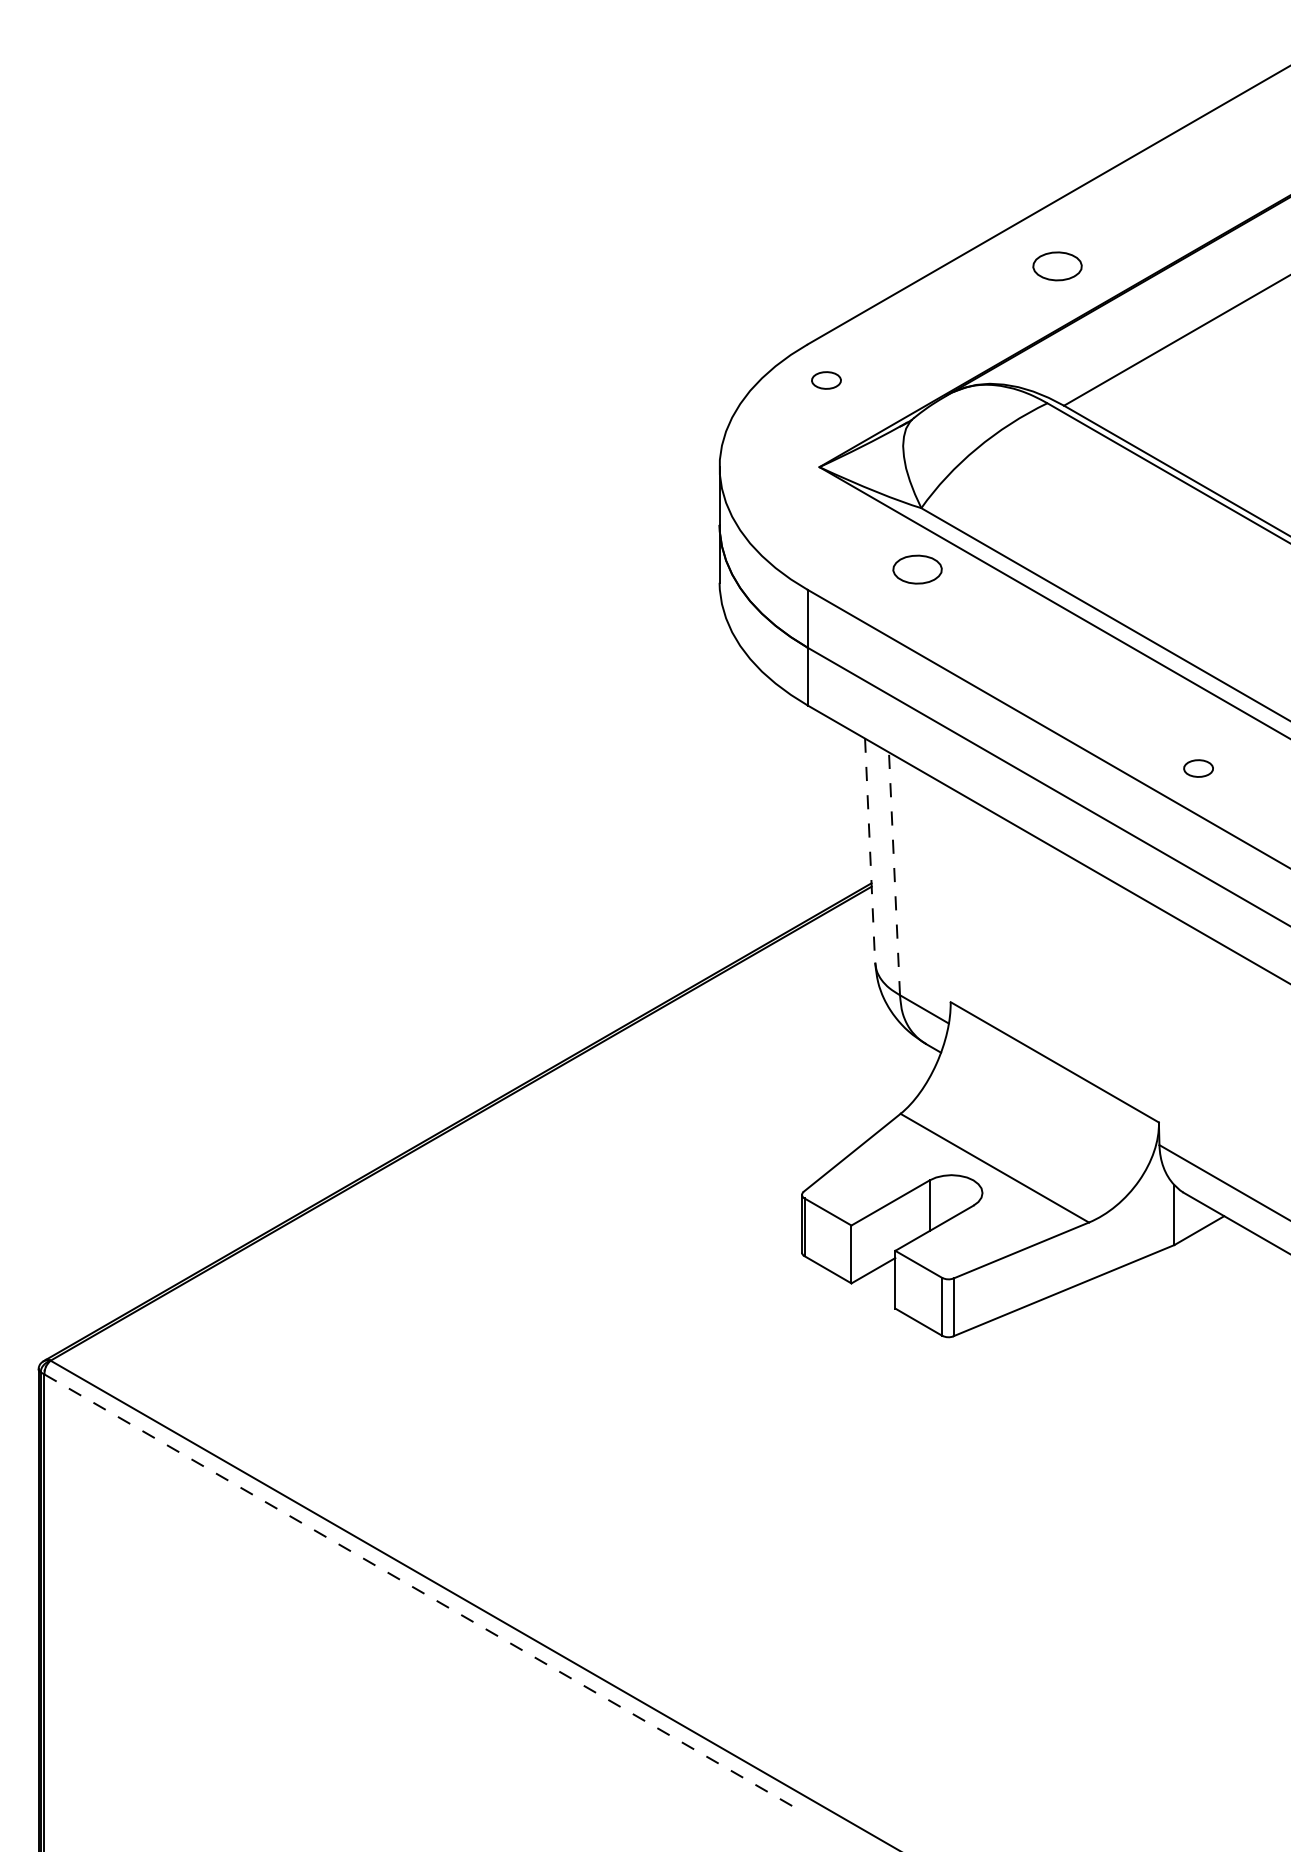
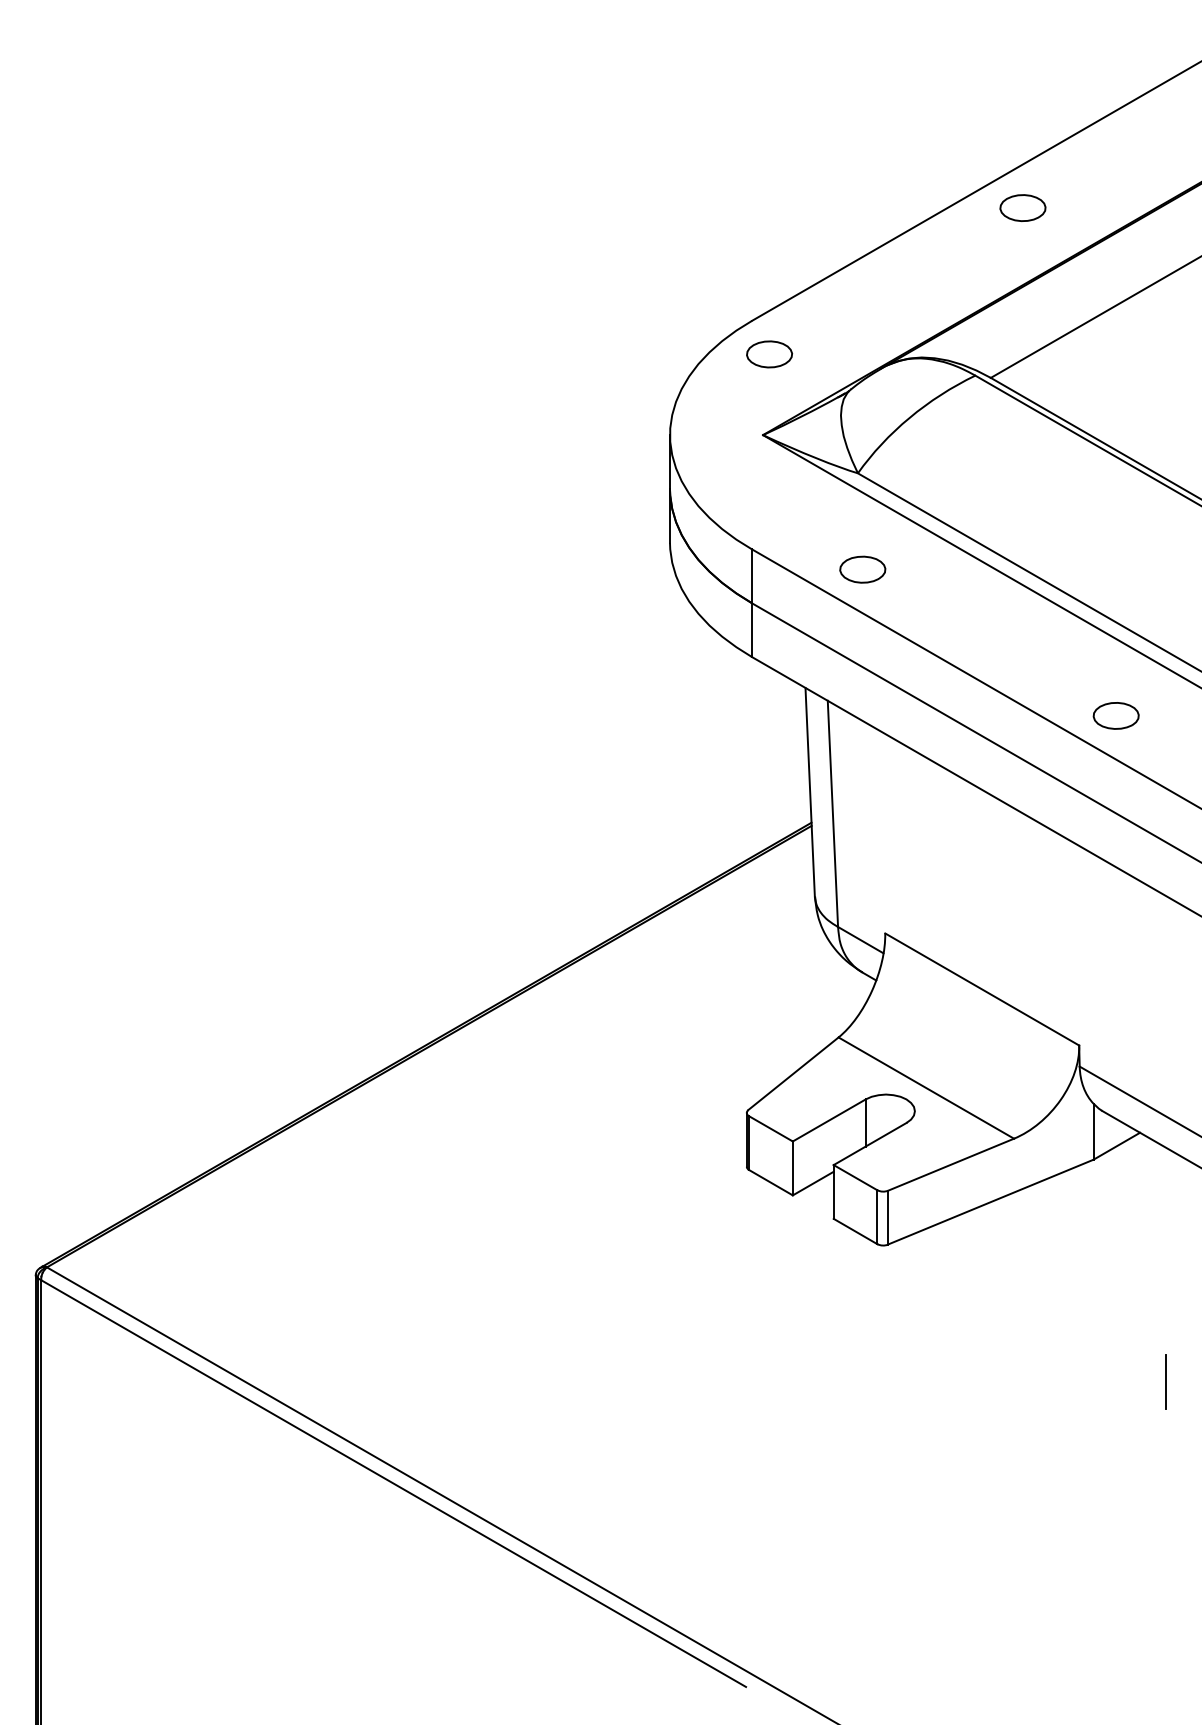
part: (1057, 266) -> (1022, 208), moved
part: (826, 380) -> (769, 354), size x1.67
part: (917, 569) -> (862, 569), moved
part: (1198, 768) -> (1116, 715), size x1.67
line: (870, 851) -> (810, 793), dashed -> solid
line: (894, 873) -> (832, 813), dashed -> solid
line: (1252, 1483) -> (1166, 1381), added
line: (422, 1592) -> (393, 1483), dashed -> solid

